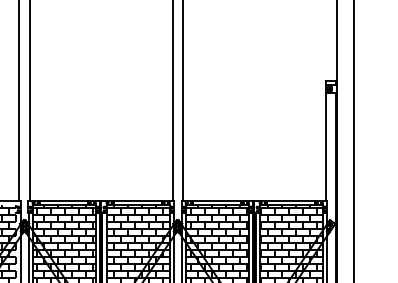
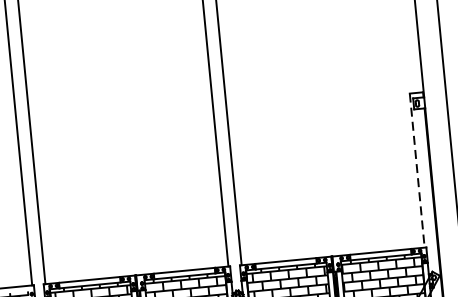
line: (325, 141) -> (417, 171), solid -> dashed

